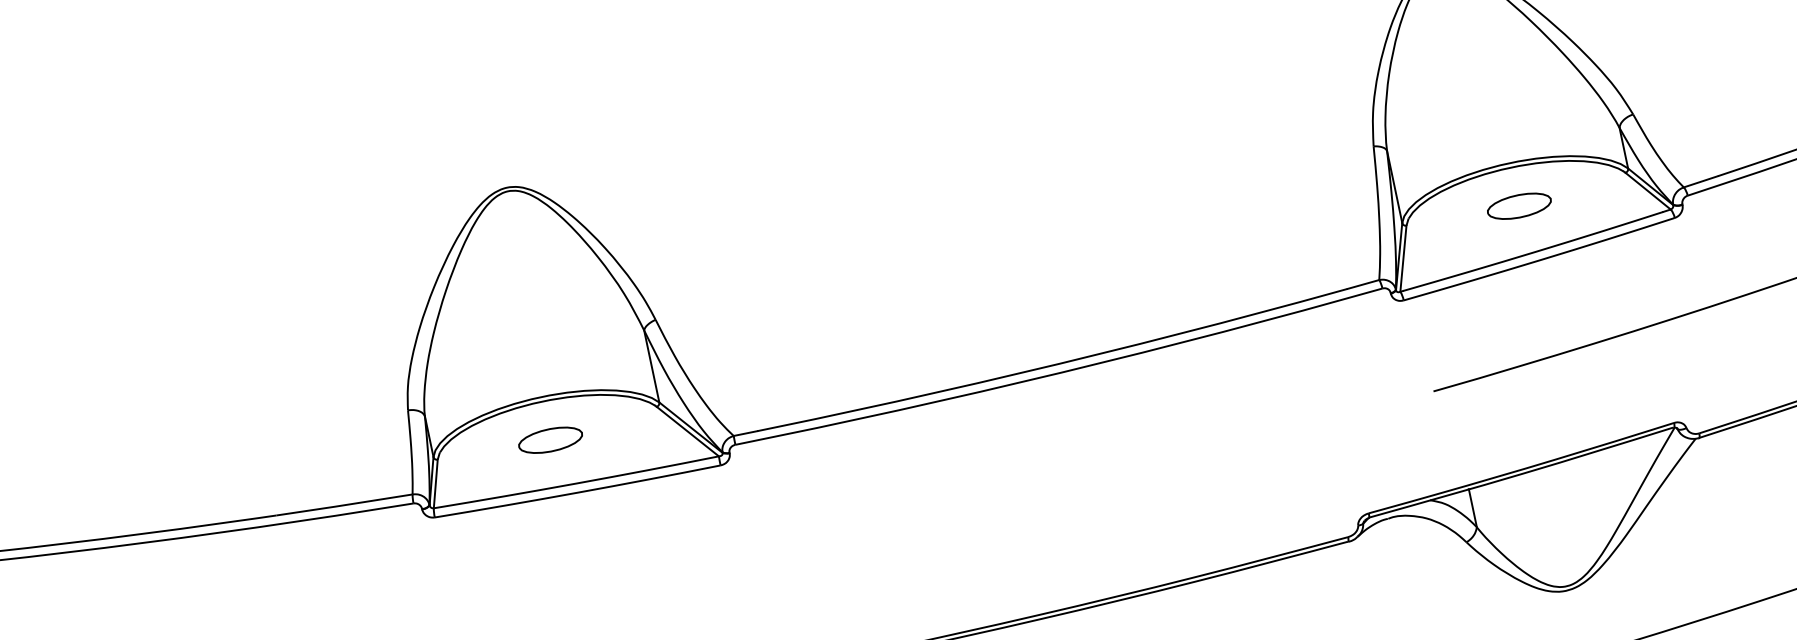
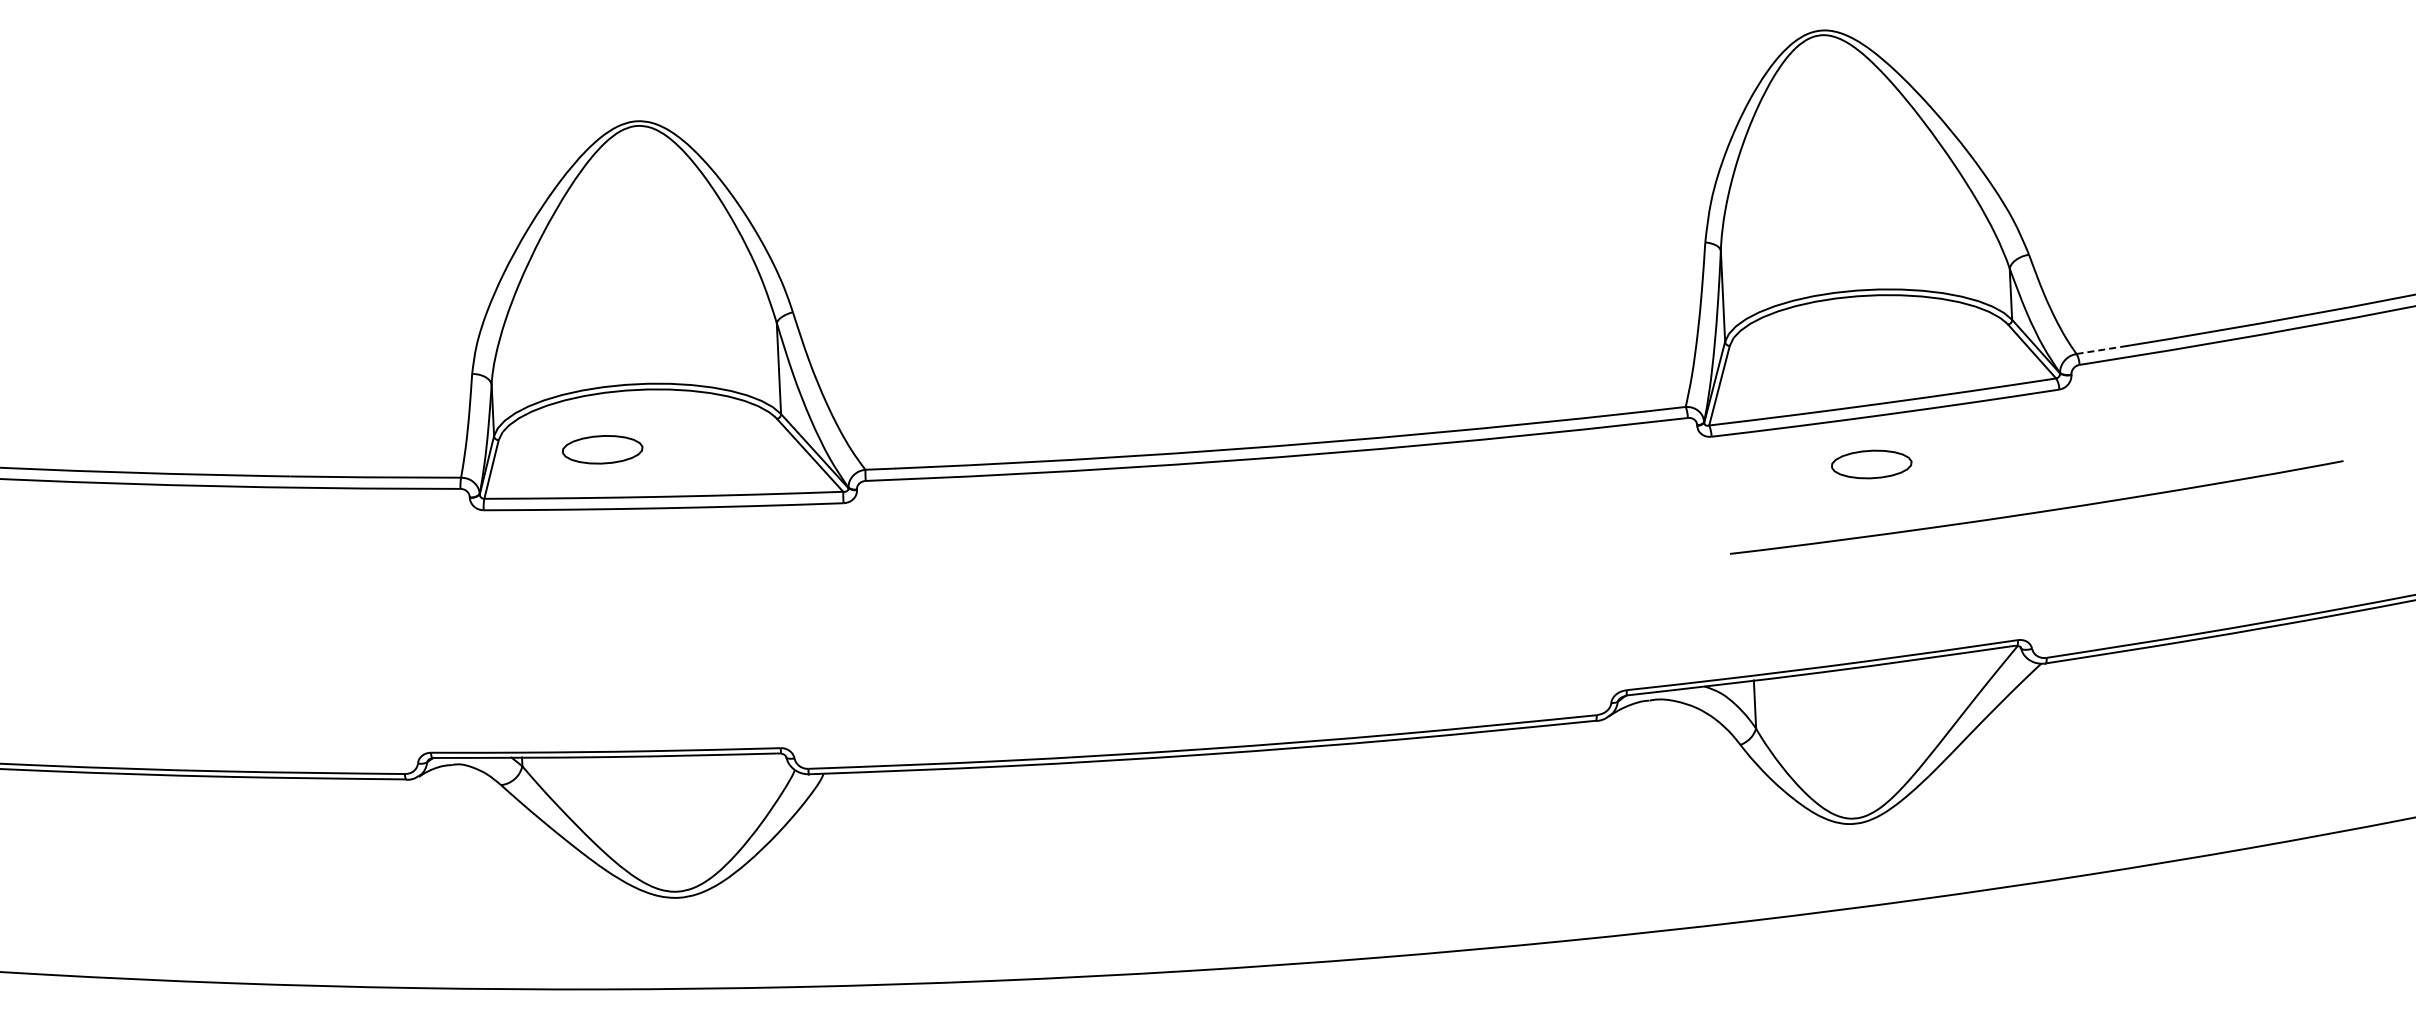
line: (1701, 181) -> (2099, 350), solid -> dashed
part: (1519, 206) -> (1871, 464), moved
part: (550, 440) -> (602, 449), moved

